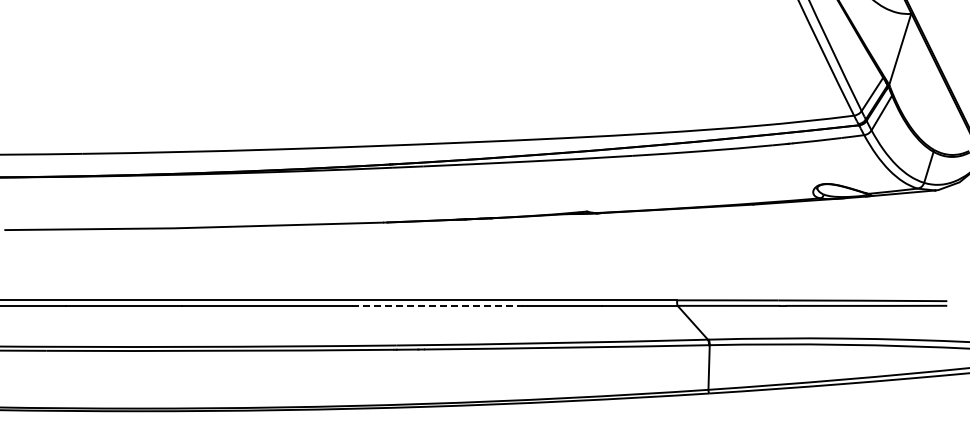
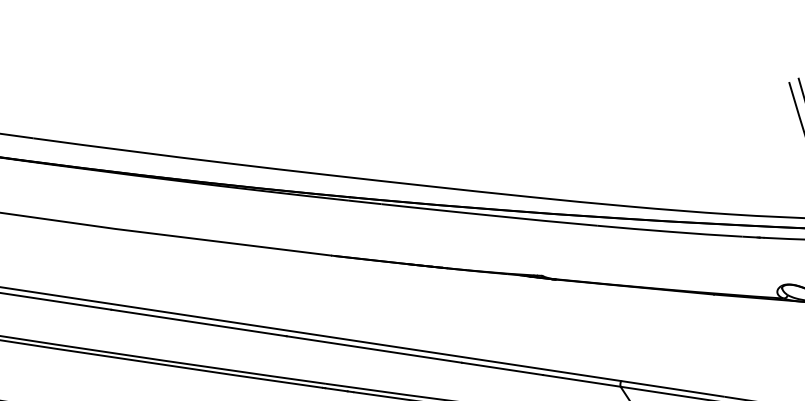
line: (438, 305) -> (375, 349), dashed -> solid

